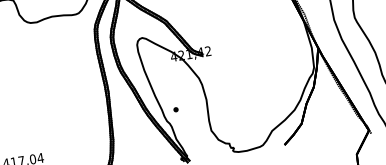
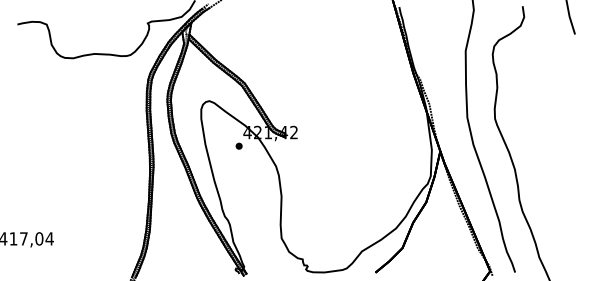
part: (175, 109) -> (238, 145), moved

